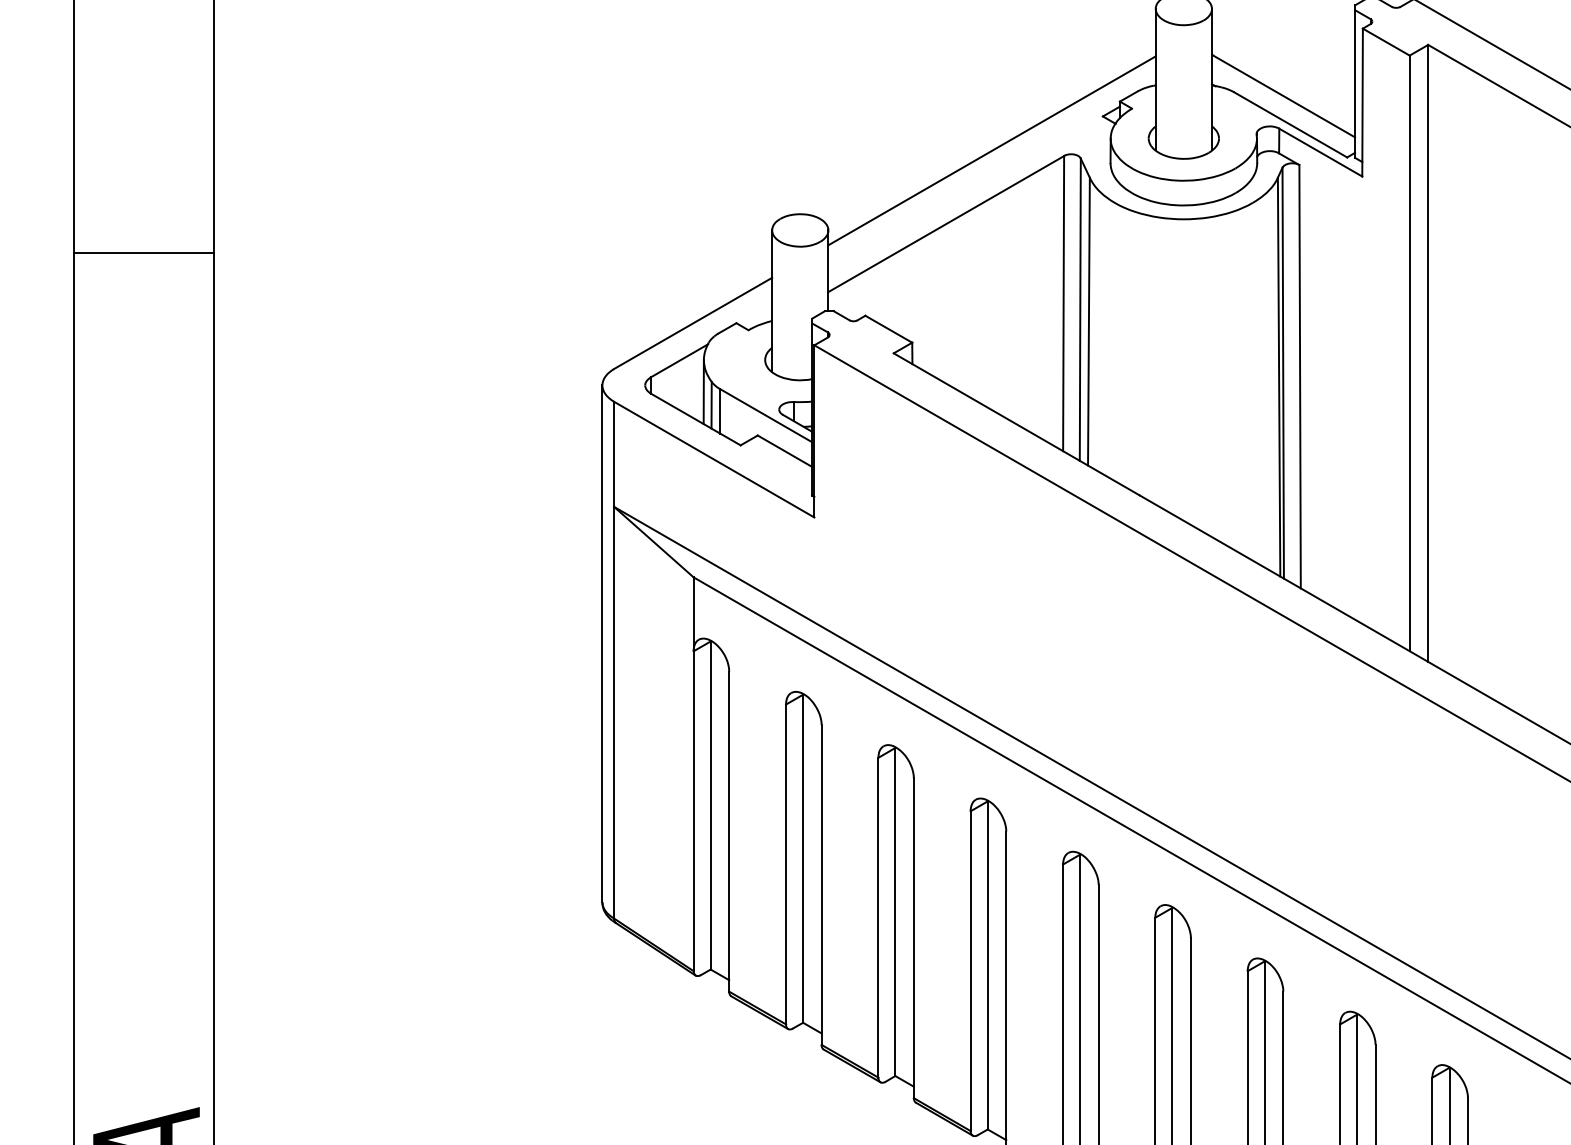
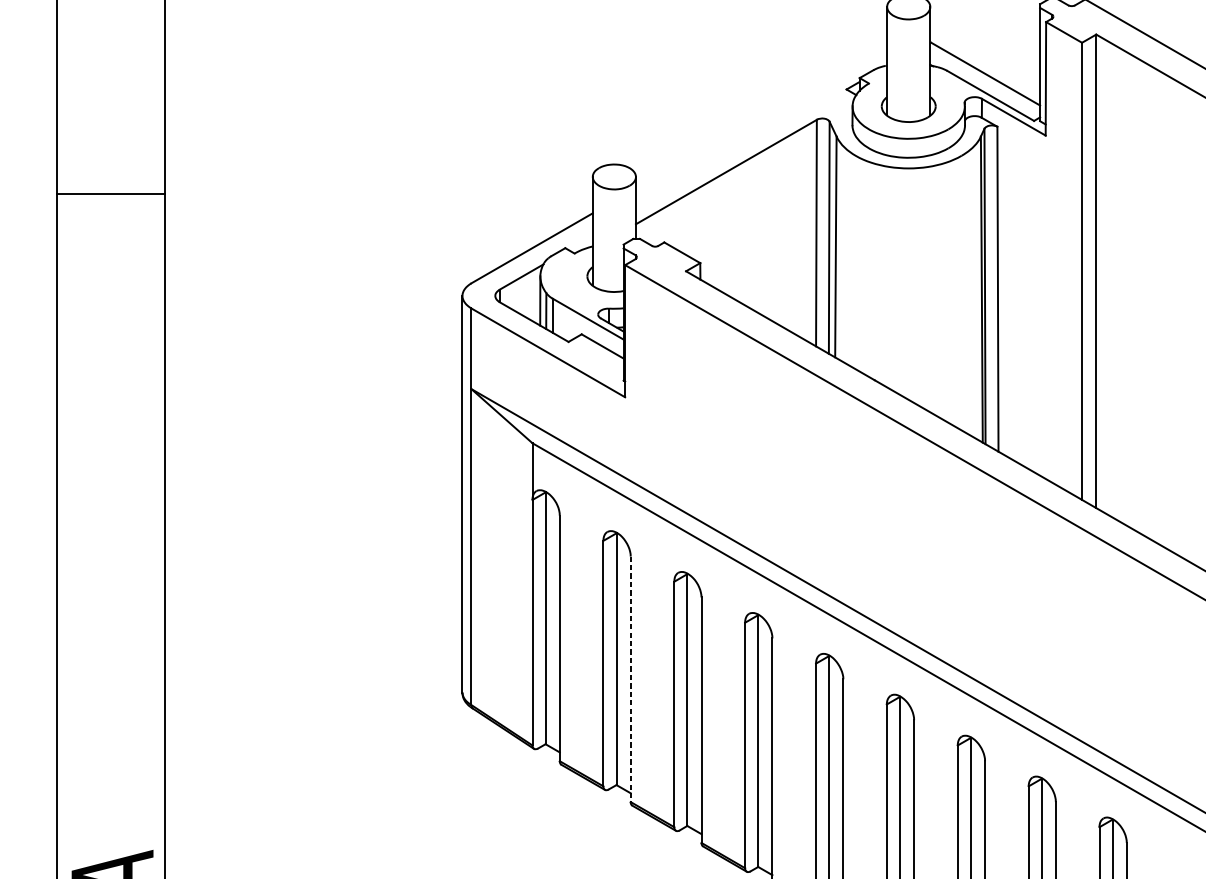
line: (991, 150) -> (761, 115), removed
line: (821, 884) -> (630, 678), solid -> dashed

